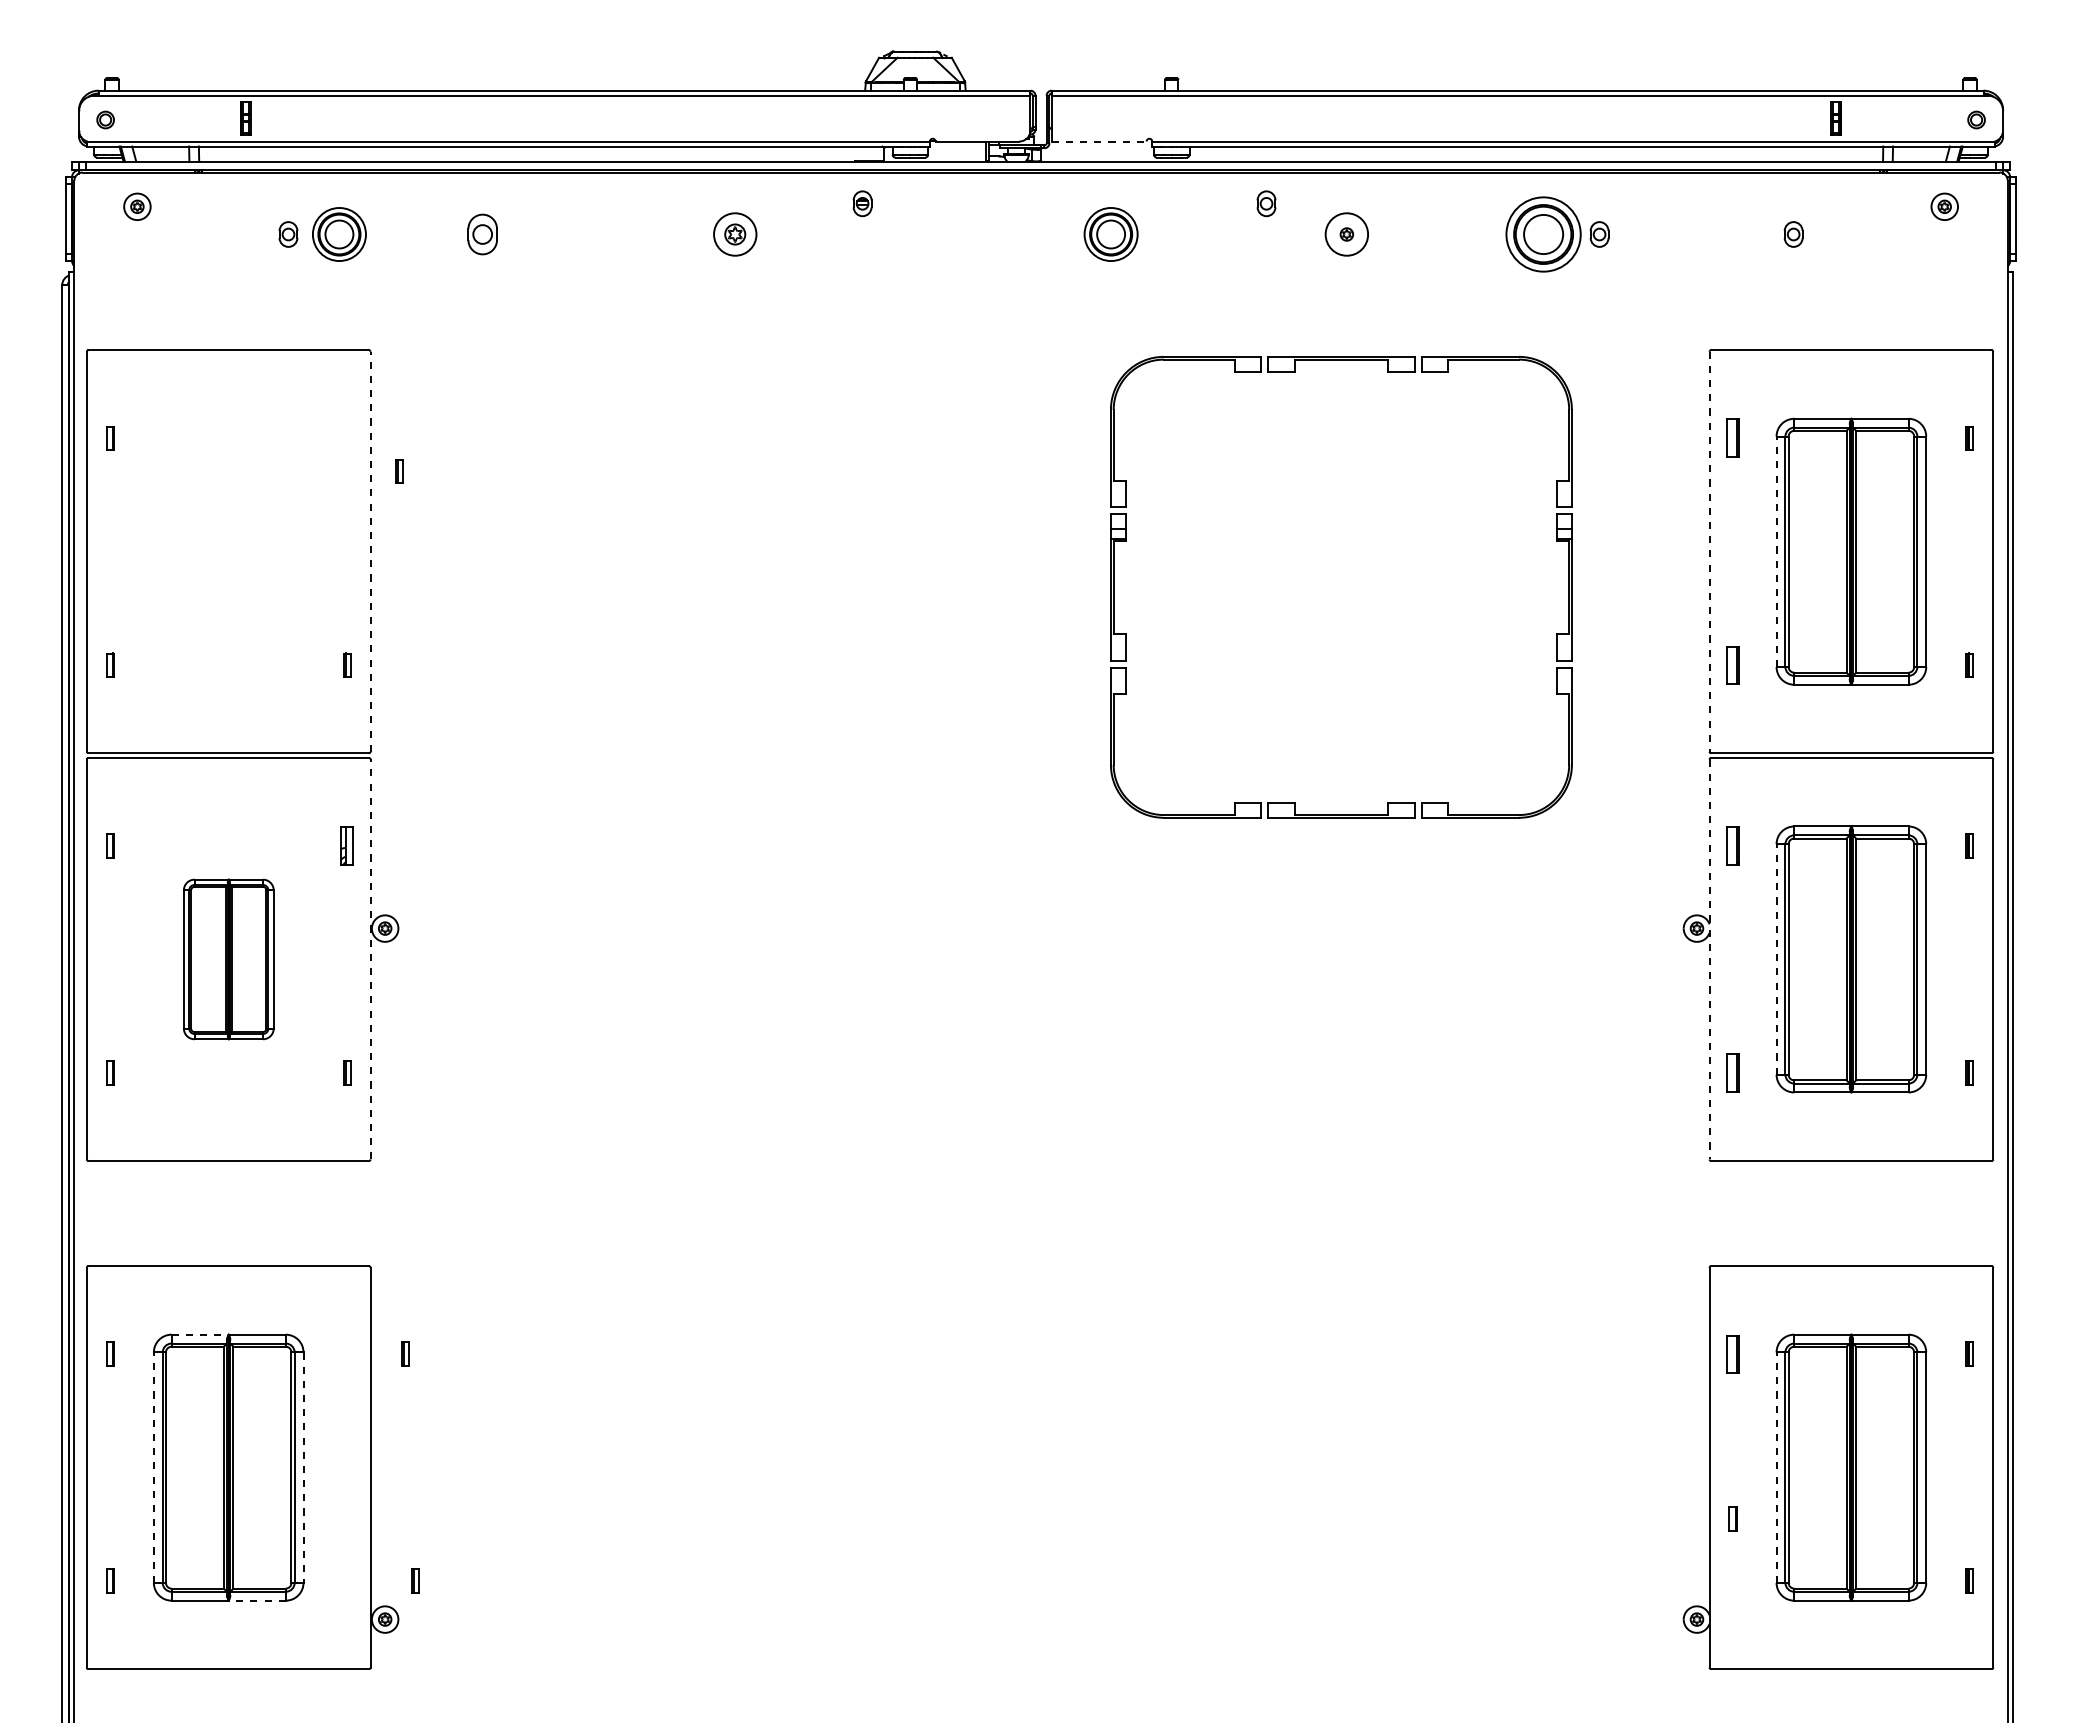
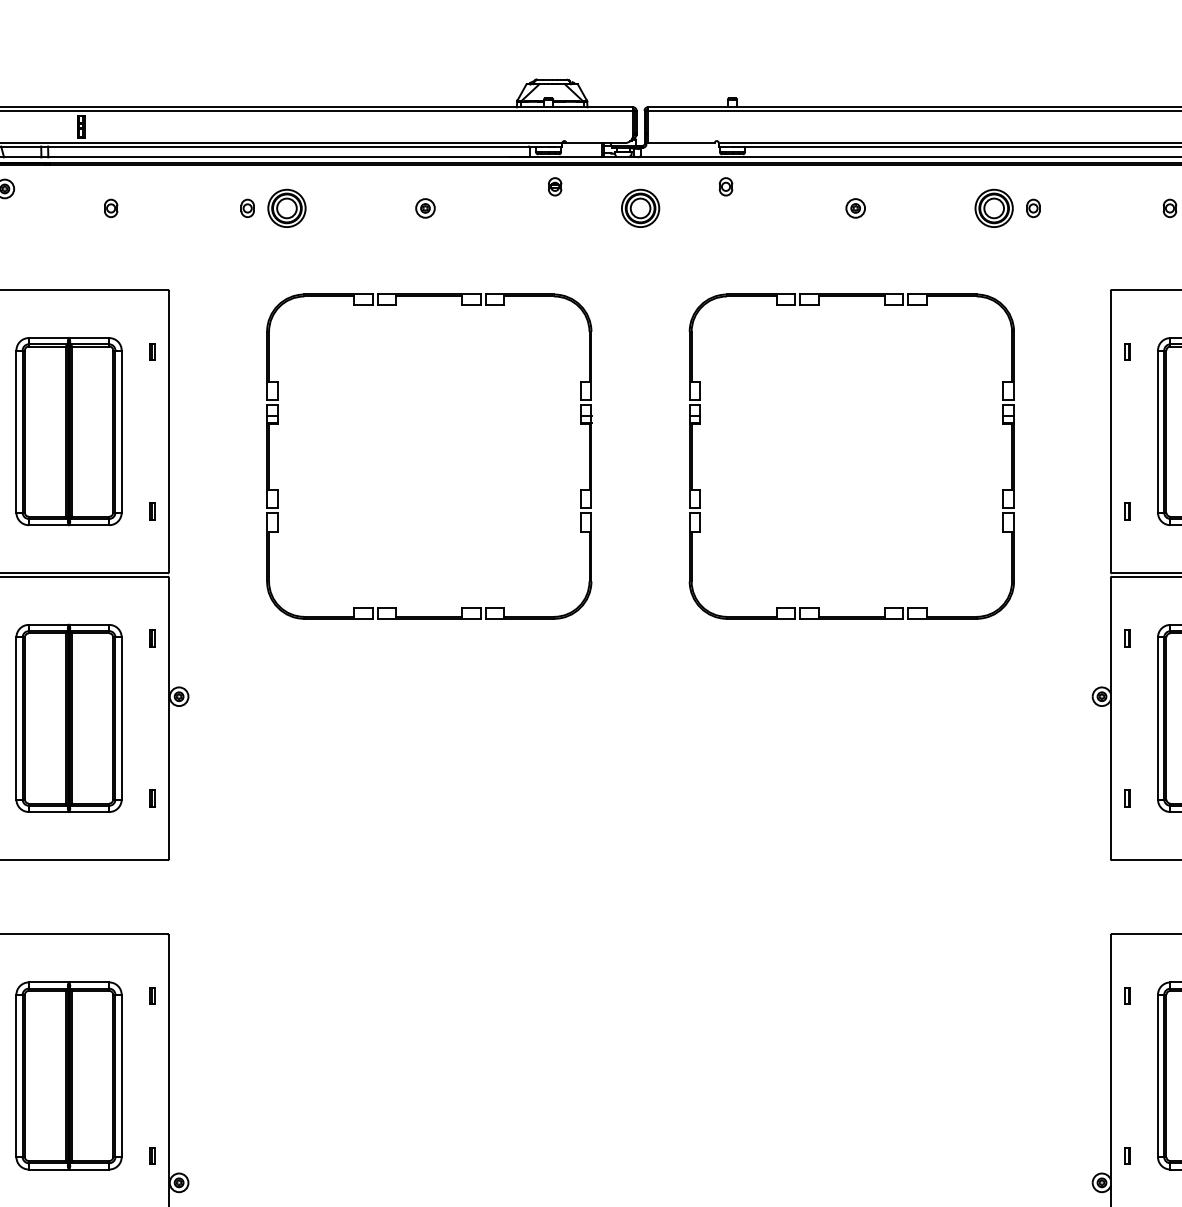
line: (1099, 141) -> (681, 143), dashed -> solid
part: (862, 203) -> (555, 186), moved
part: (1266, 203) -> (725, 186), moved
part: (339, 234) -> (287, 208), moved
part: (482, 234) -> (247, 208), size x0.62
part: (735, 234) -> (425, 208), size x0.62
part: (1110, 234) -> (640, 208), moved
circle: (1346, 234) -> (855, 208), size x0.62
part: (1543, 234) -> (994, 208), size x0.71
part: (1732, 438) -> (1126, 351), size x0.62
part: (399, 471) -> (152, 351), moved
part: (526, 541) -> (278, 424), added
part: (228, 551) -> (68, 431), added
line: (370, 551) -> (168, 431), dashed -> solid
line: (1776, 551) -> (1157, 431), dashed -> solid
line: (1709, 552) -> (1110, 432), dashed -> solid
part: (1732, 664) -> (1126, 510), size x0.62
part: (347, 845) -> (152, 638), size x0.62
part: (1732, 845) -> (1126, 638), size x0.62
line: (370, 958) -> (168, 717), dashed -> solid
line: (1776, 958) -> (1157, 717), dashed -> solid
part: (228, 959) -> (68, 718), size x1.67
line: (1709, 959) -> (1110, 718), dashed -> solid
part: (1732, 1072) -> (1126, 797), size x0.62
line: (200, 1334) -> (49, 982), dashed -> solid
part: (405, 1353) -> (152, 995), moved
part: (1732, 1353) -> (1126, 995), size x0.62
line: (153, 1467) -> (16, 1075), dashed -> solid
line: (1776, 1467) -> (1157, 1075), dashed -> solid
line: (303, 1468) -> (121, 1076), dashed -> solid
part: (1732, 1518) -> (1126, 1155), moved
part: (415, 1580) -> (152, 1155), moved
line: (257, 1600) -> (89, 1169), dashed -> solid

